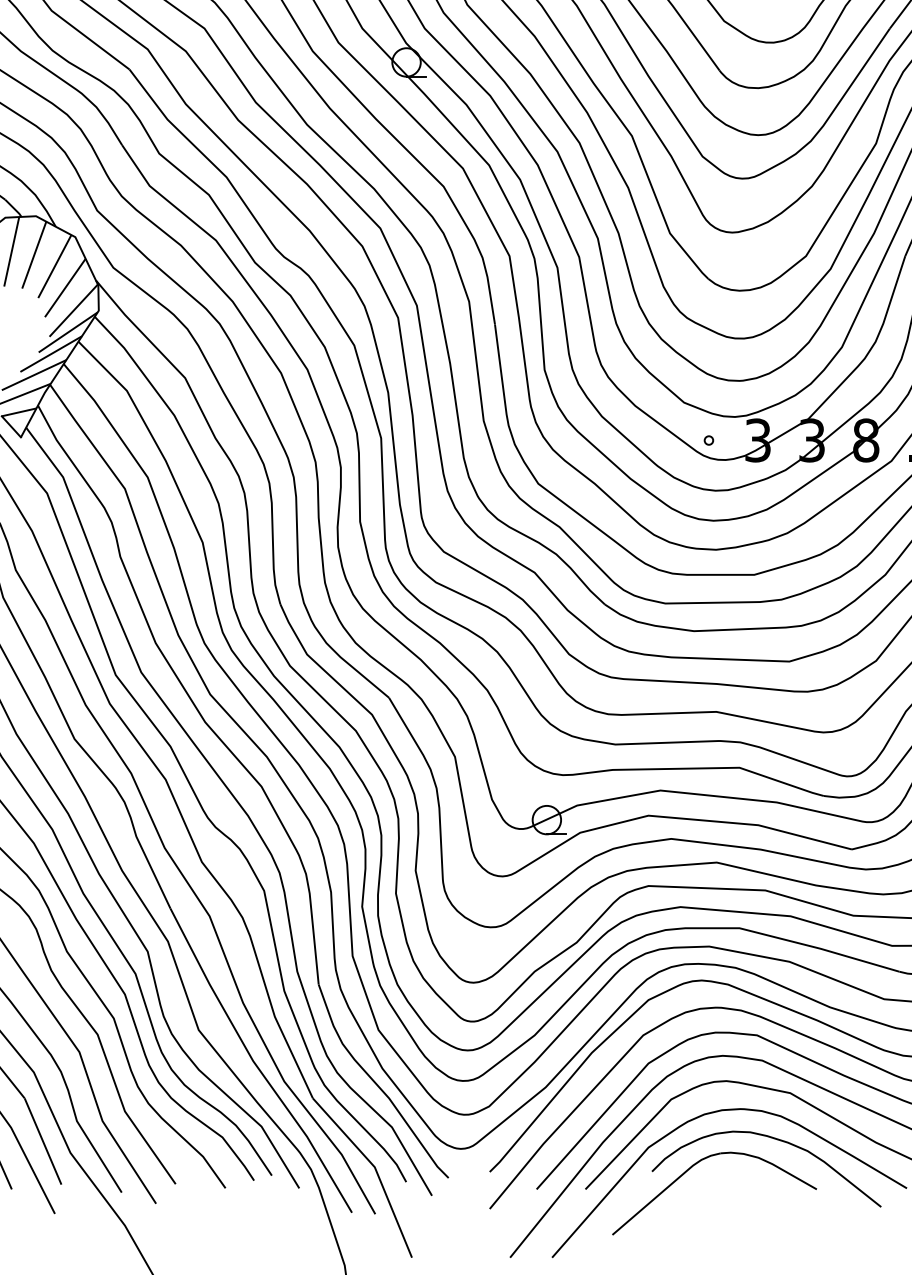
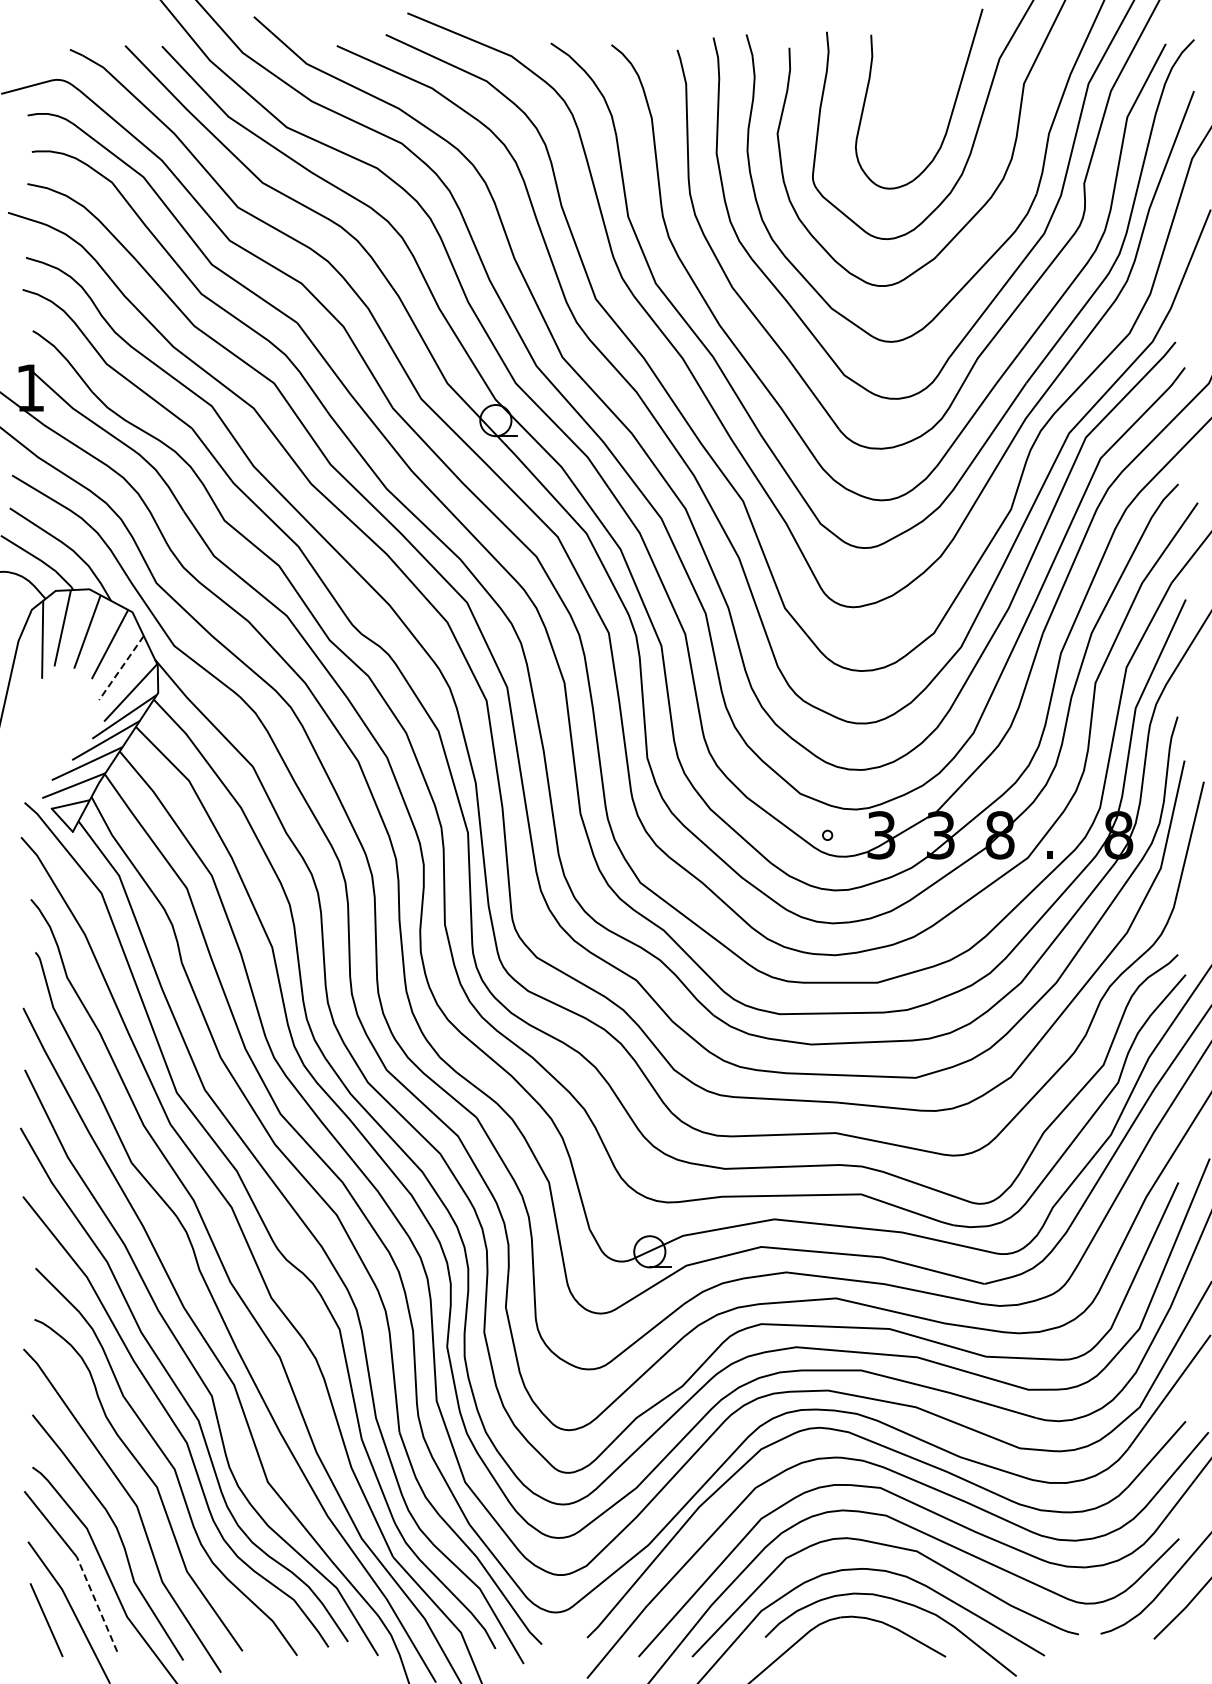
line: (65, 288) -> (121, 668), solid -> dashed
line: (42, 1140) -> (96, 1603), solid -> dashed

